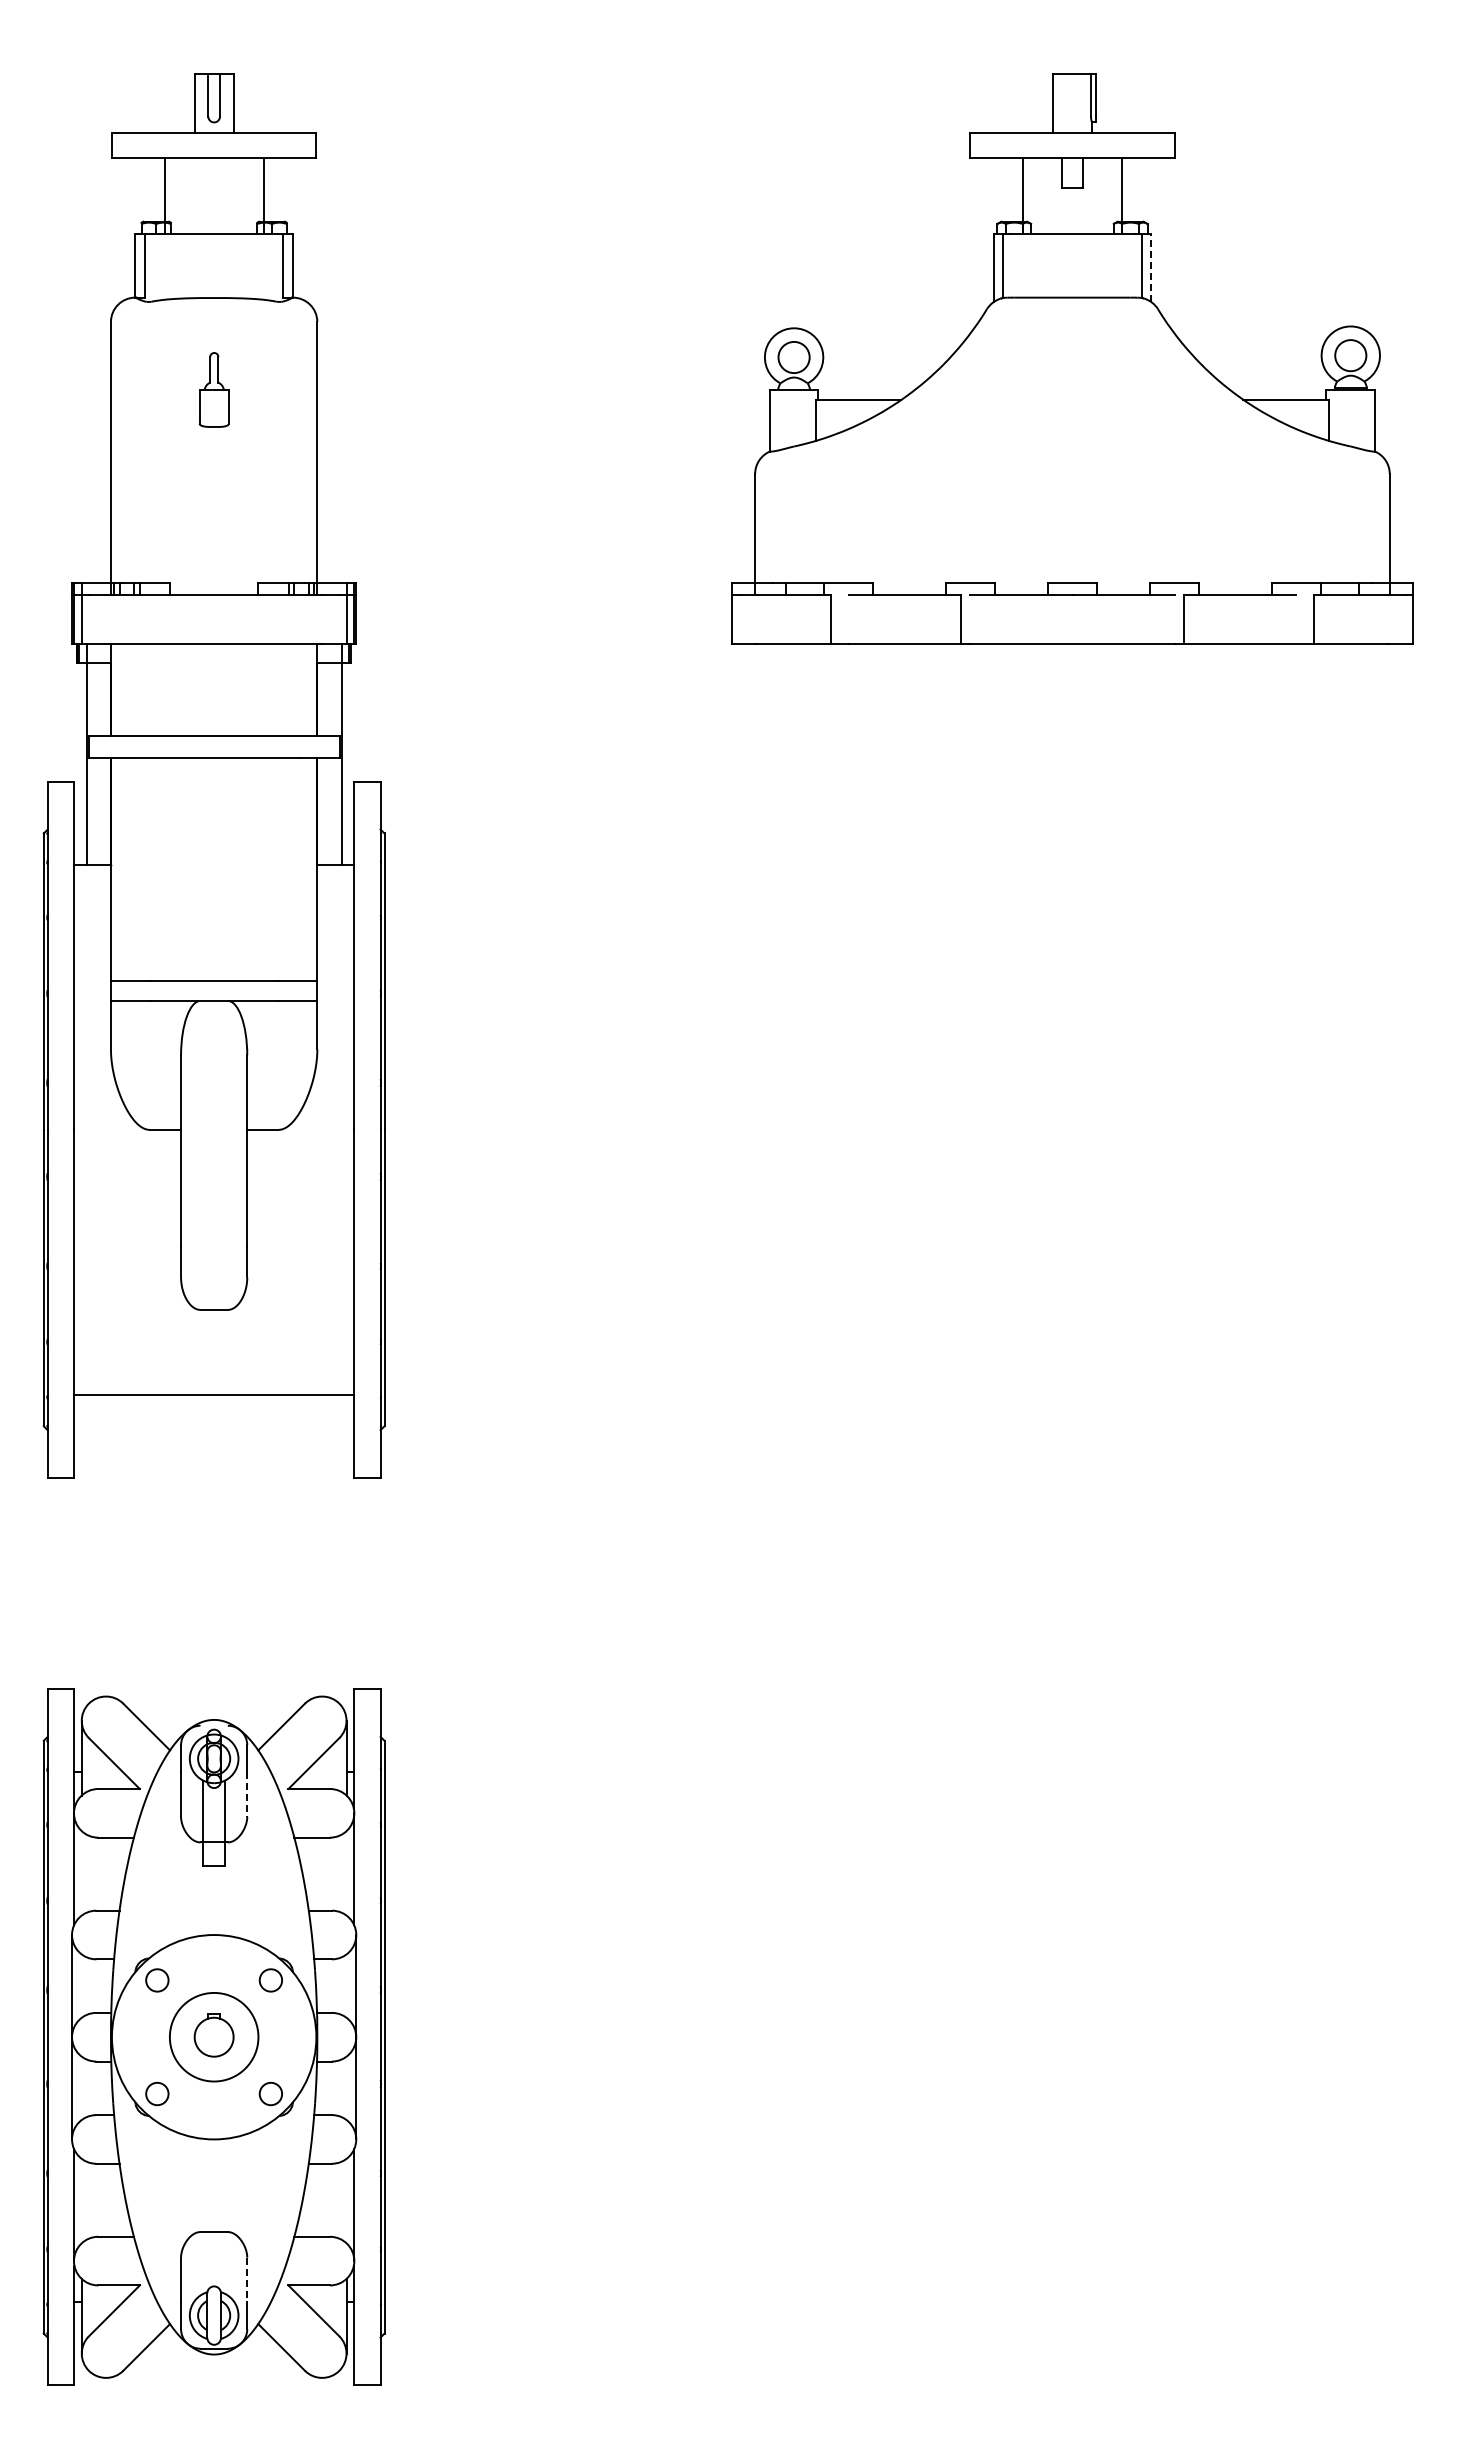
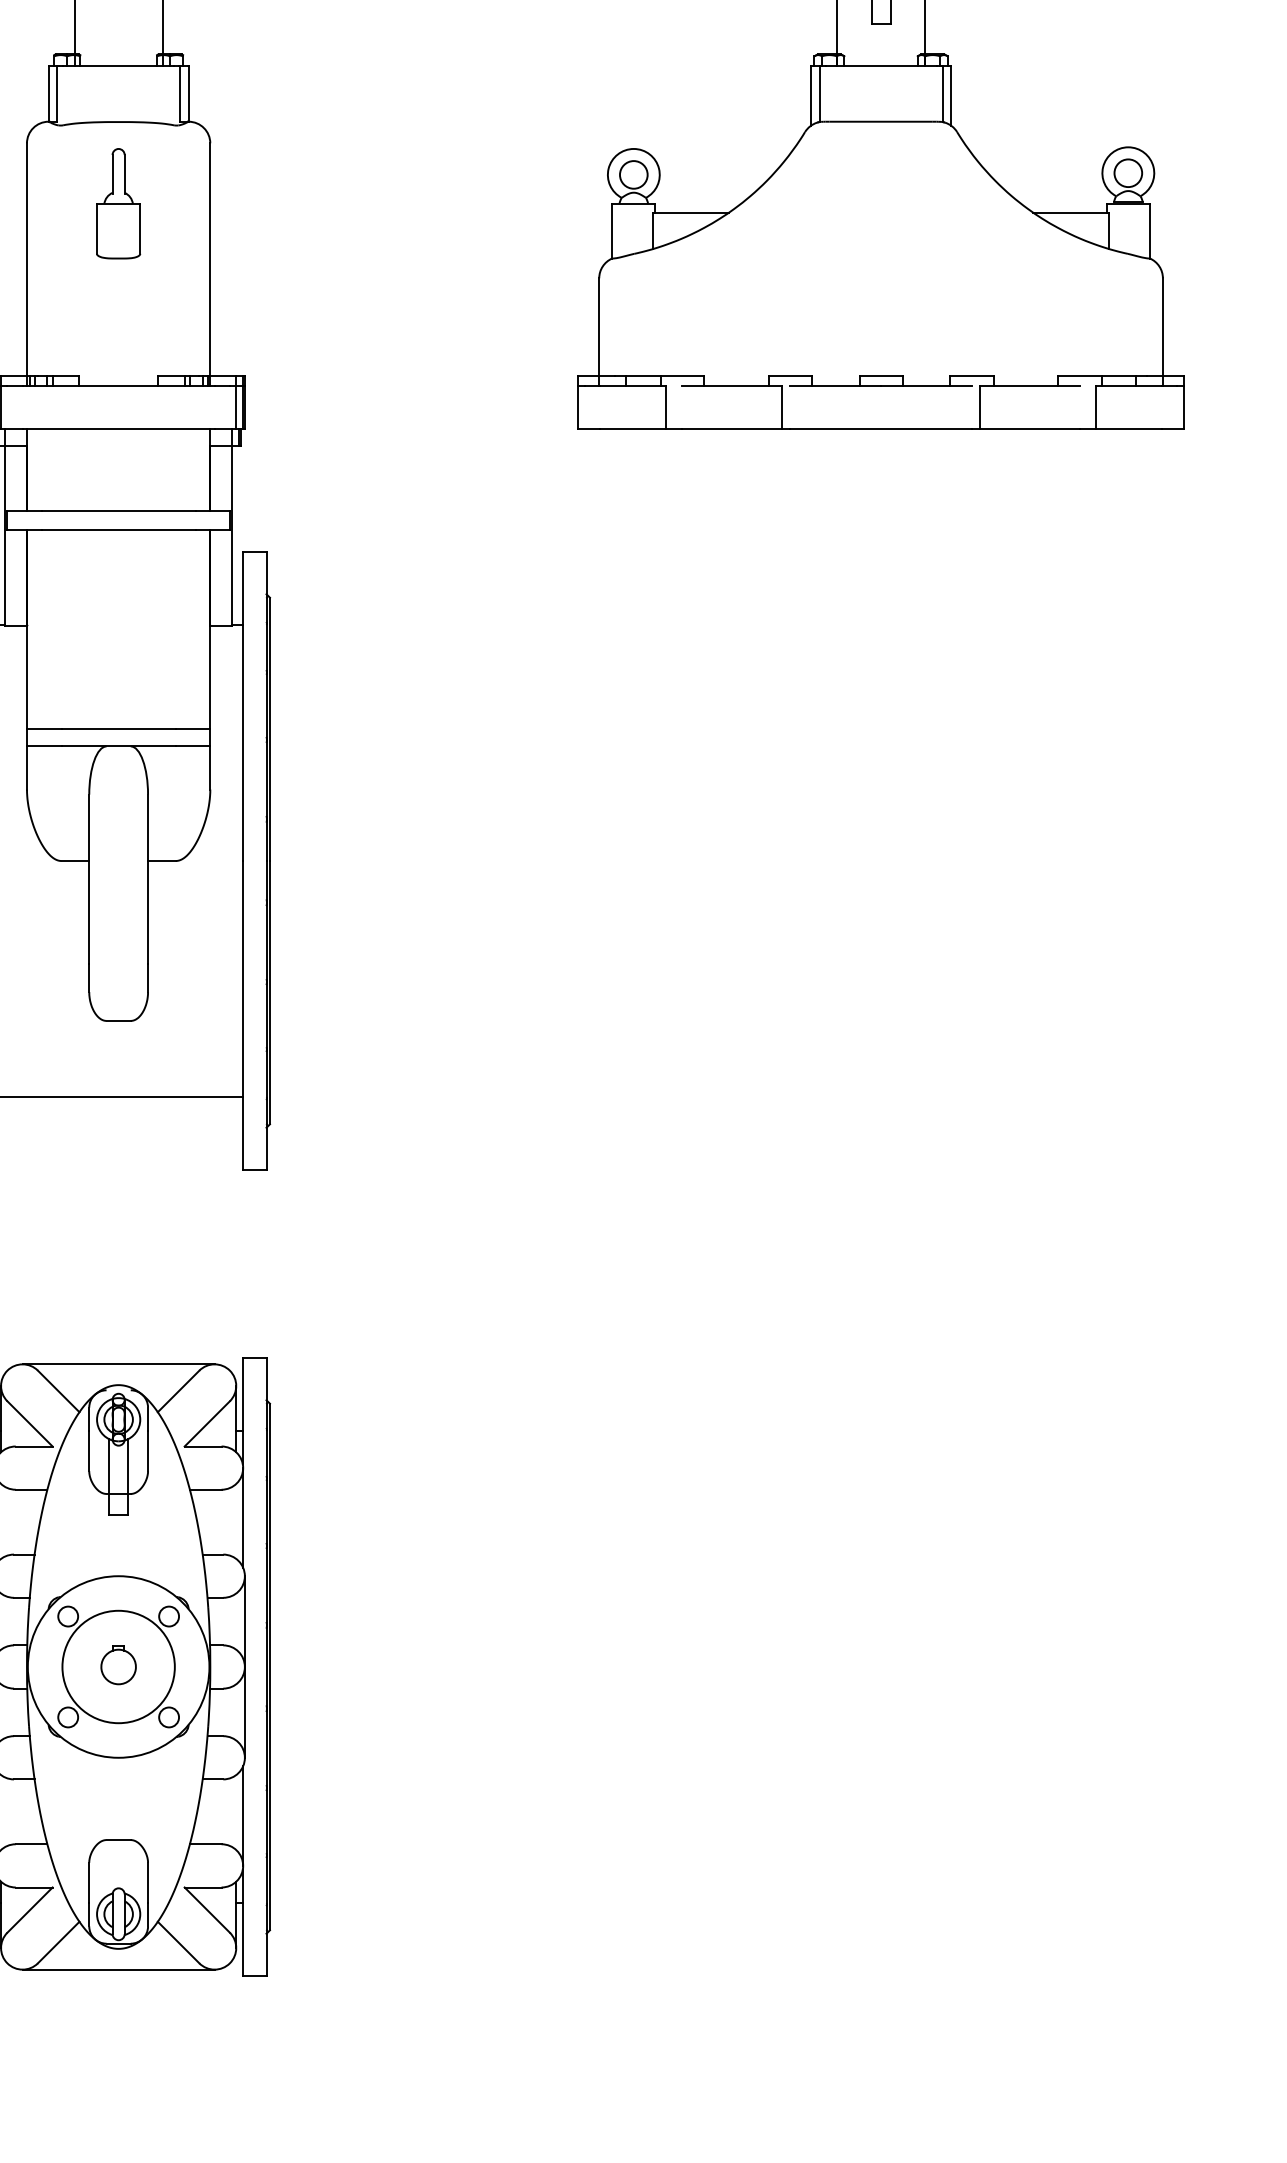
line: (1151, 268) -> (951, 95), dashed -> solid
part: (214, 389) -> (118, 203), size x1.67
line: (214, 1696) -> (118, 1364), added
line: (247, 1794) -> (148, 1451), dashed -> solid
circle: (213, 2036) -> (118, 1666), size x1.43
line: (247, 2280) -> (148, 1883), dashed -> solid
line: (214, 2377) -> (118, 1969), added

